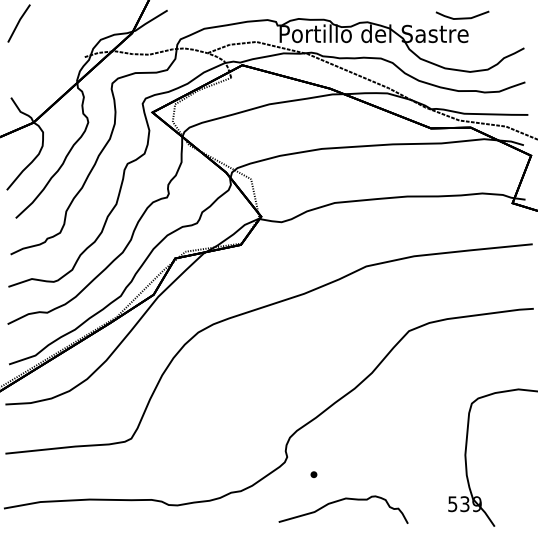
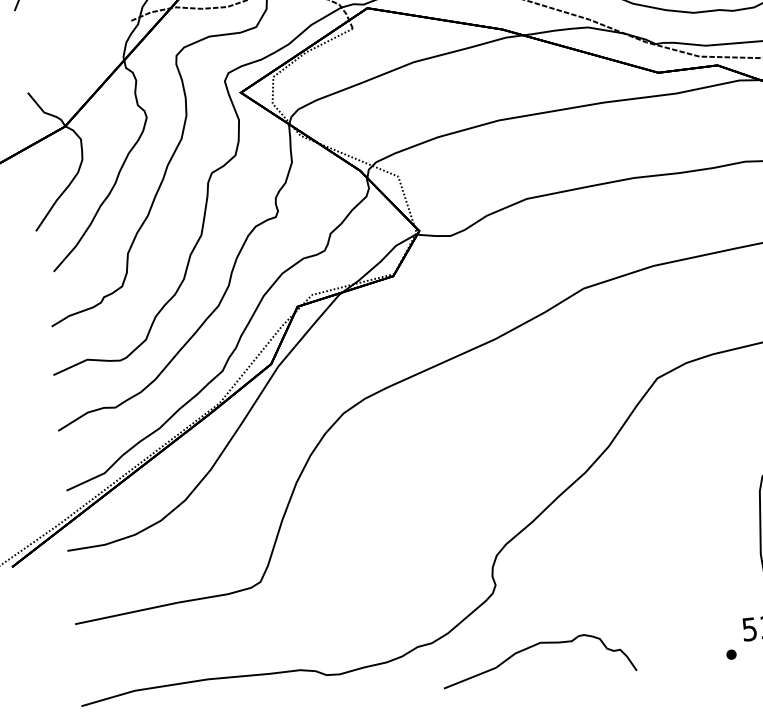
part: (313, 474) -> (730, 654), moved
curve: (340, 501) -> (532, 648), moved

